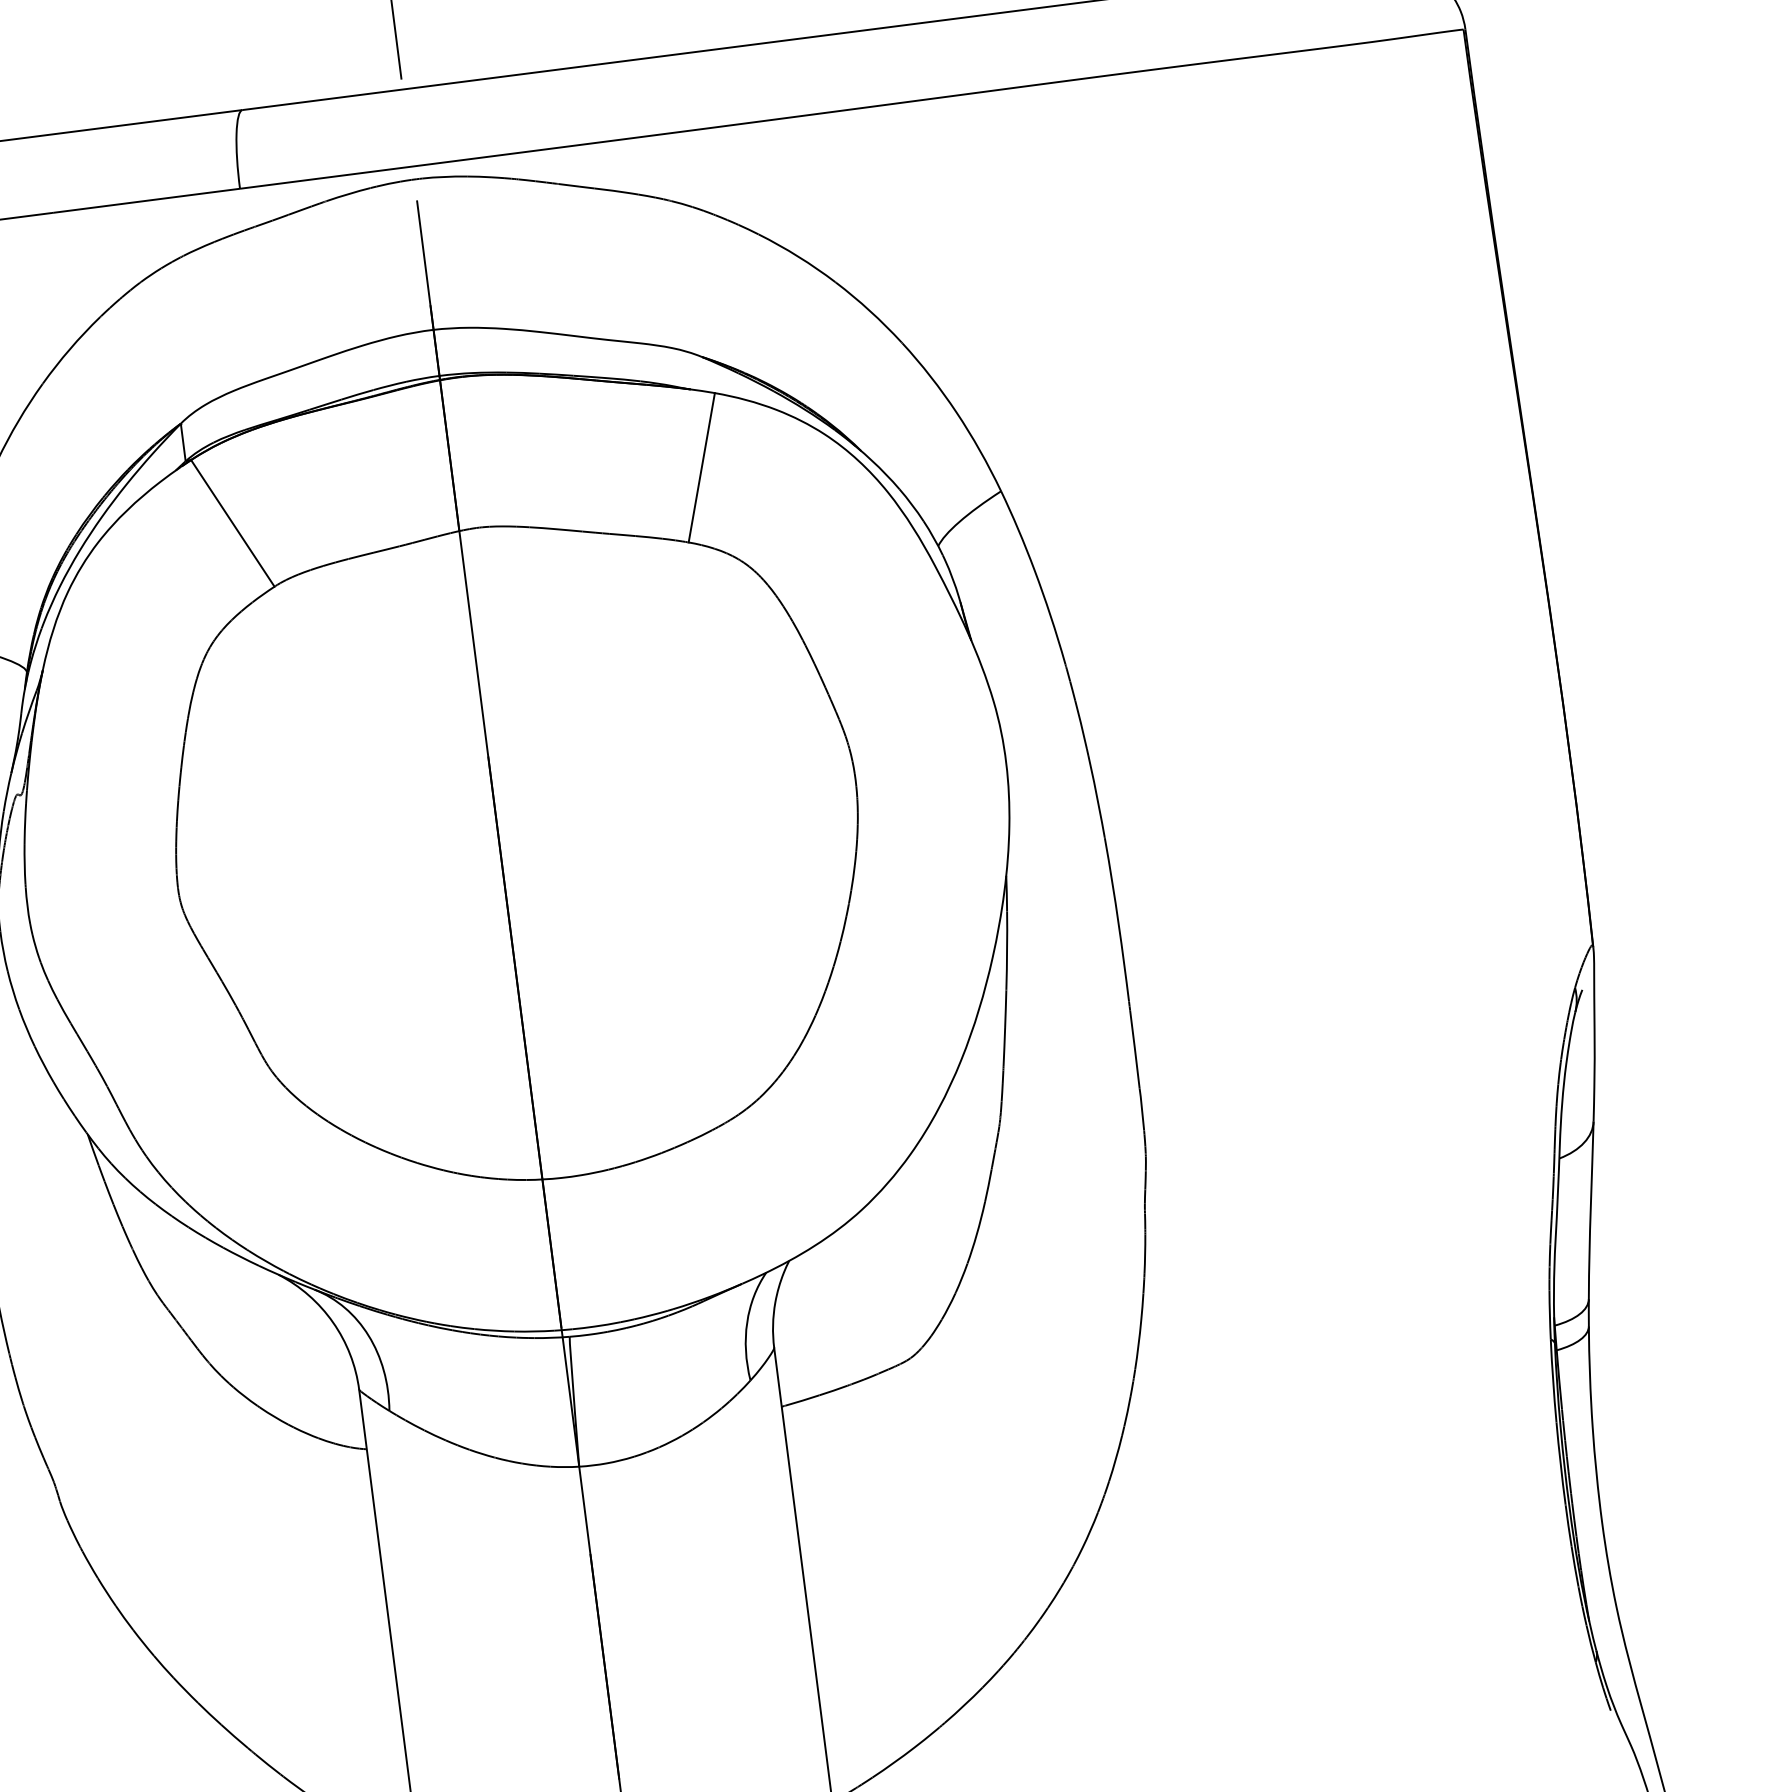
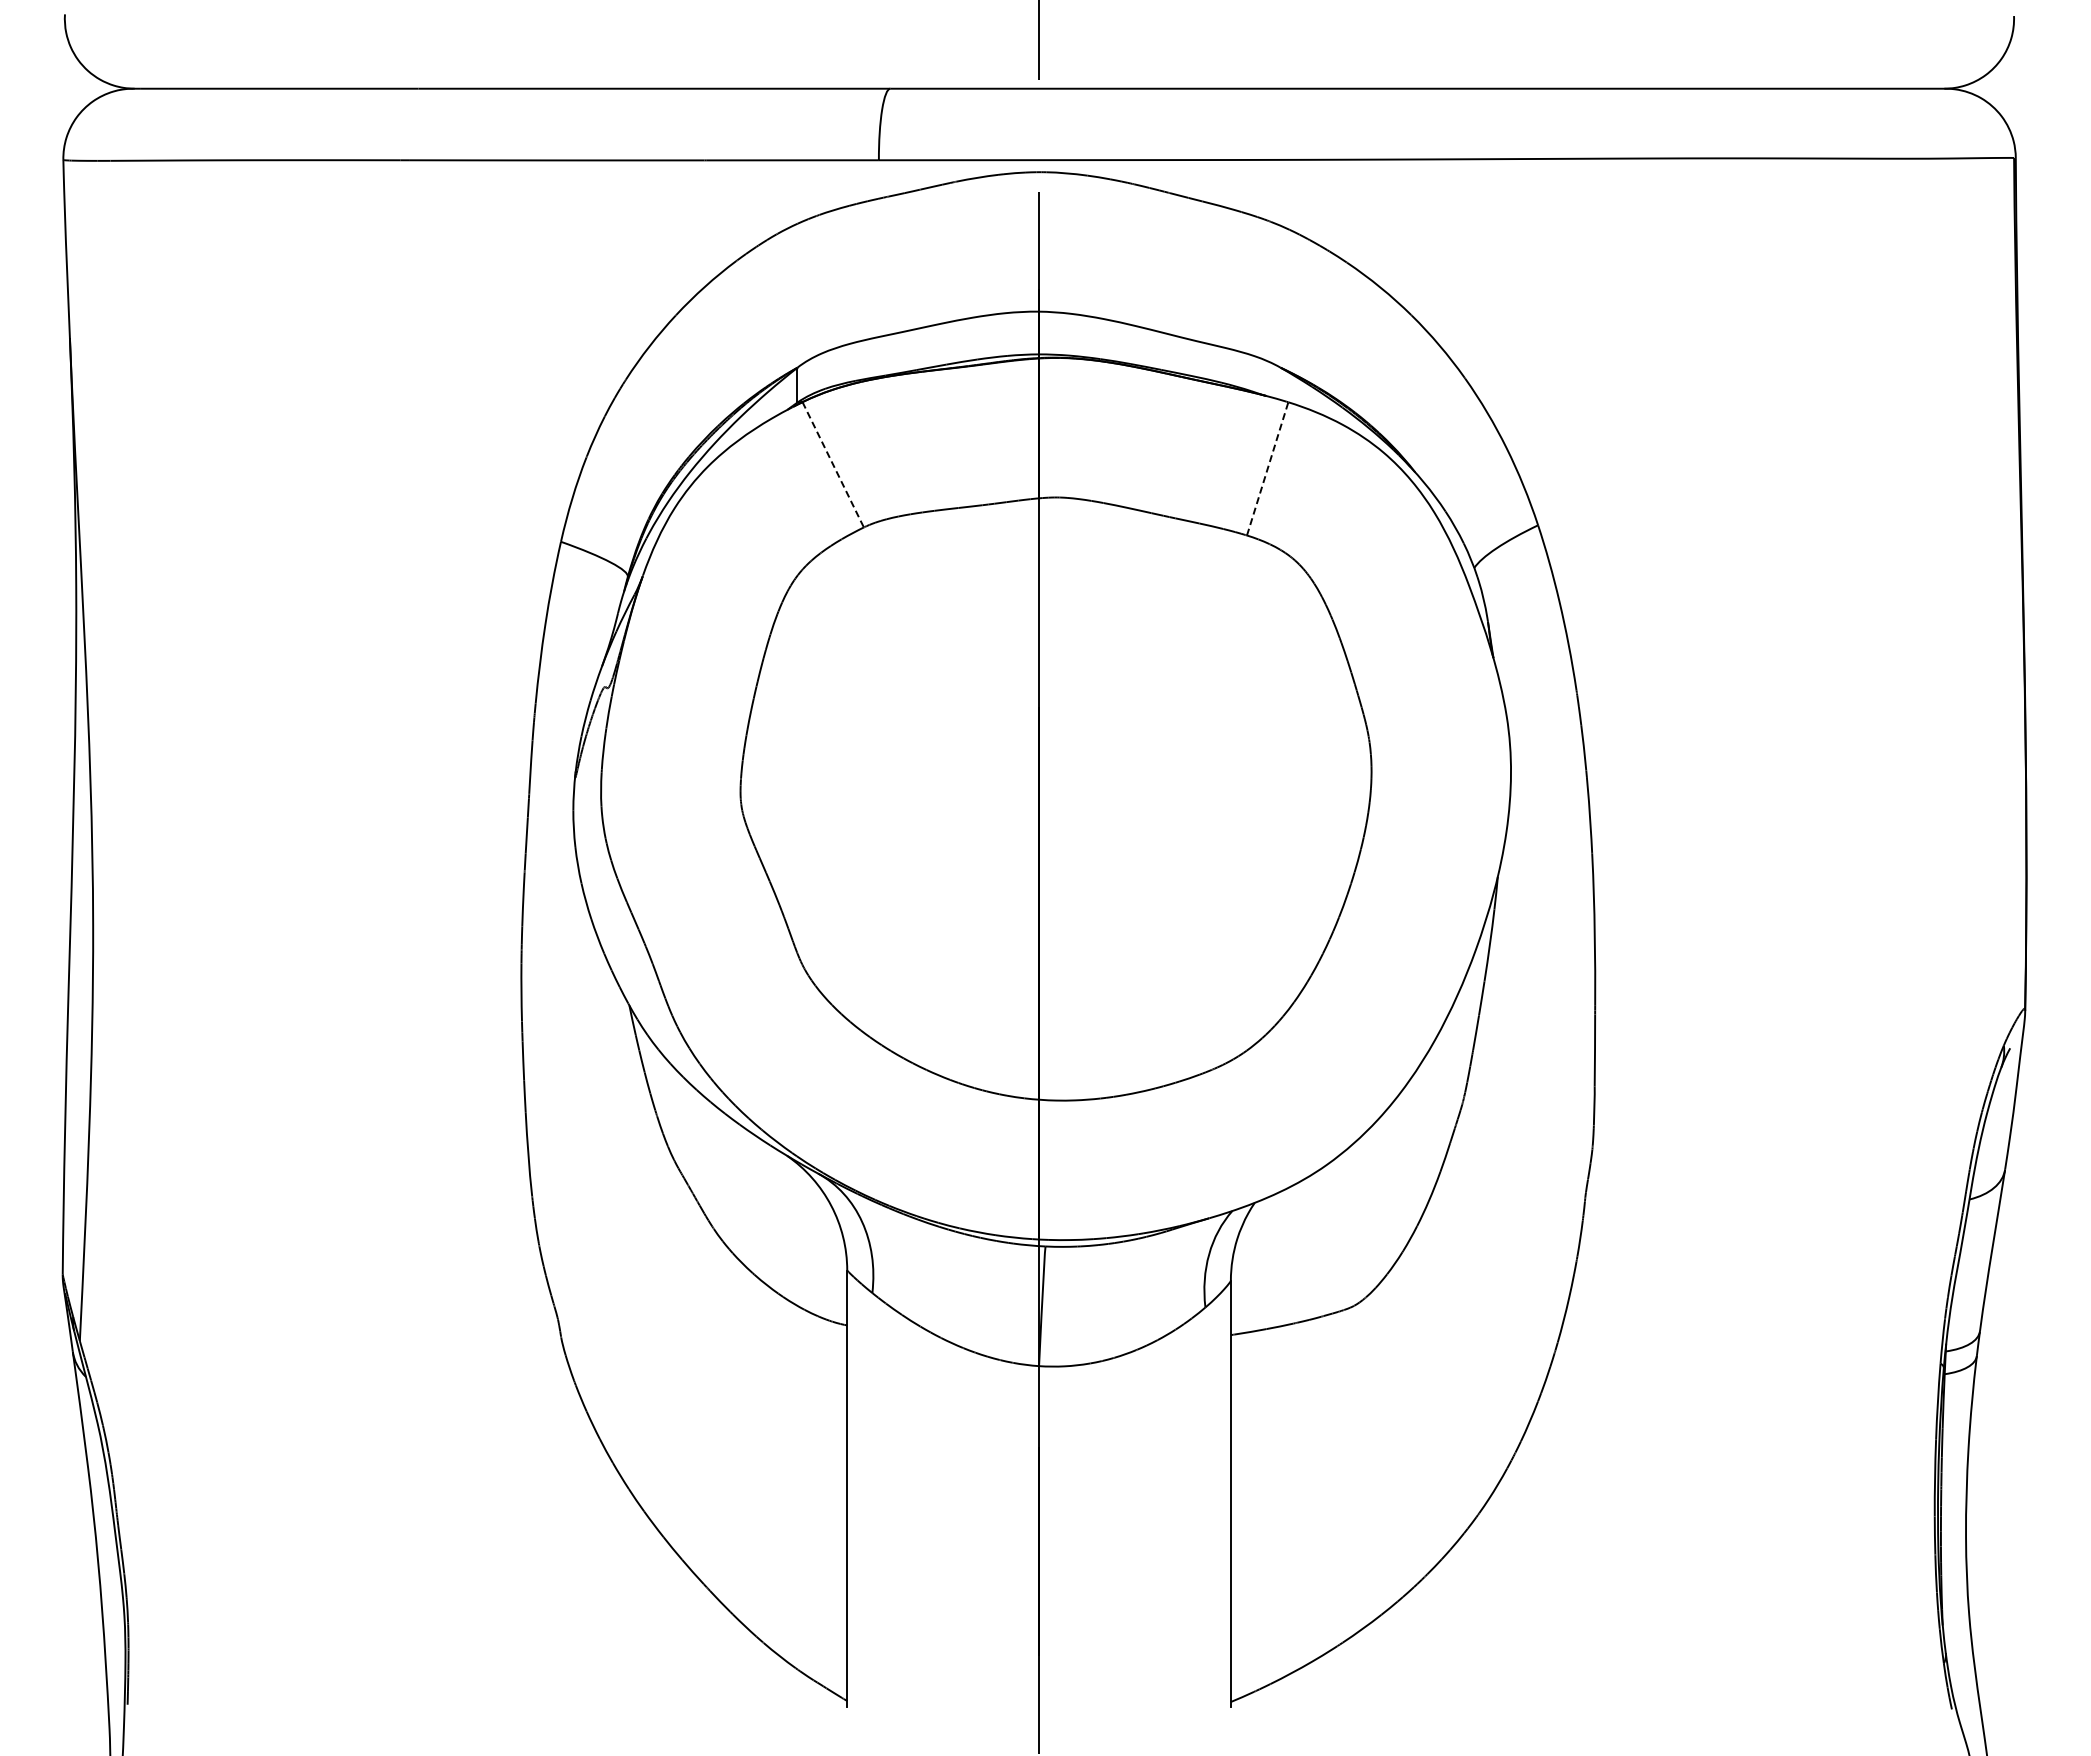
line: (701, 467) -> (1267, 468), solid -> dashed
line: (233, 523) -> (833, 464), solid -> dashed

